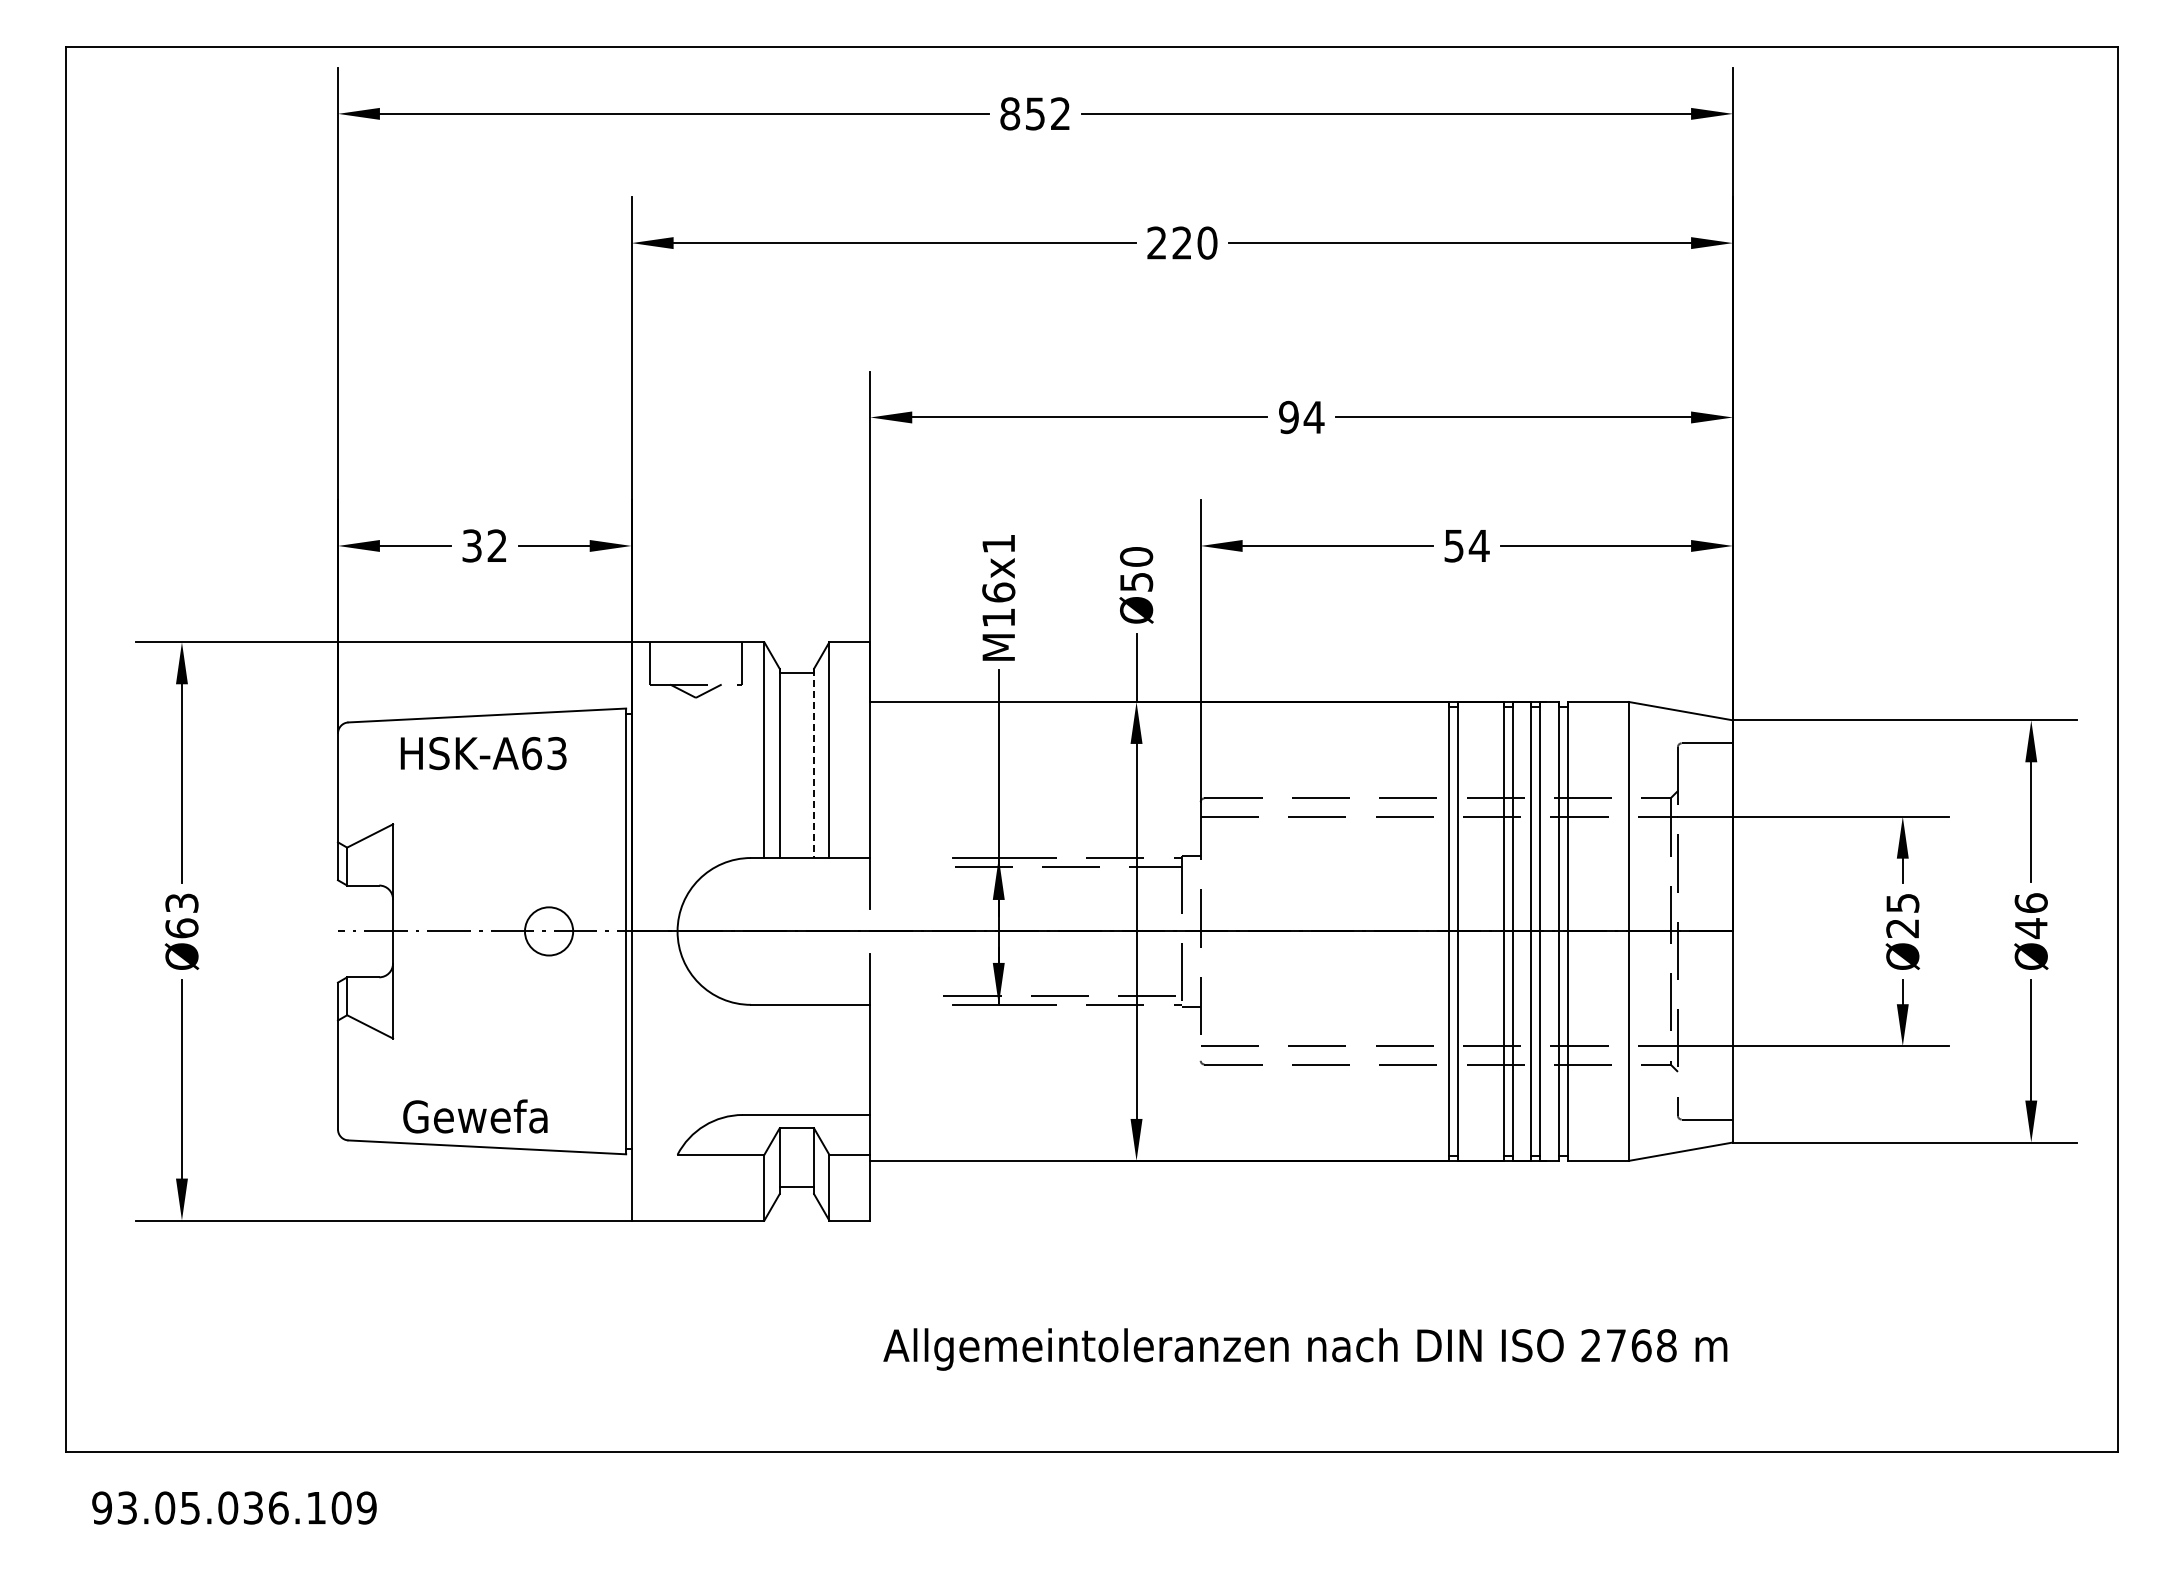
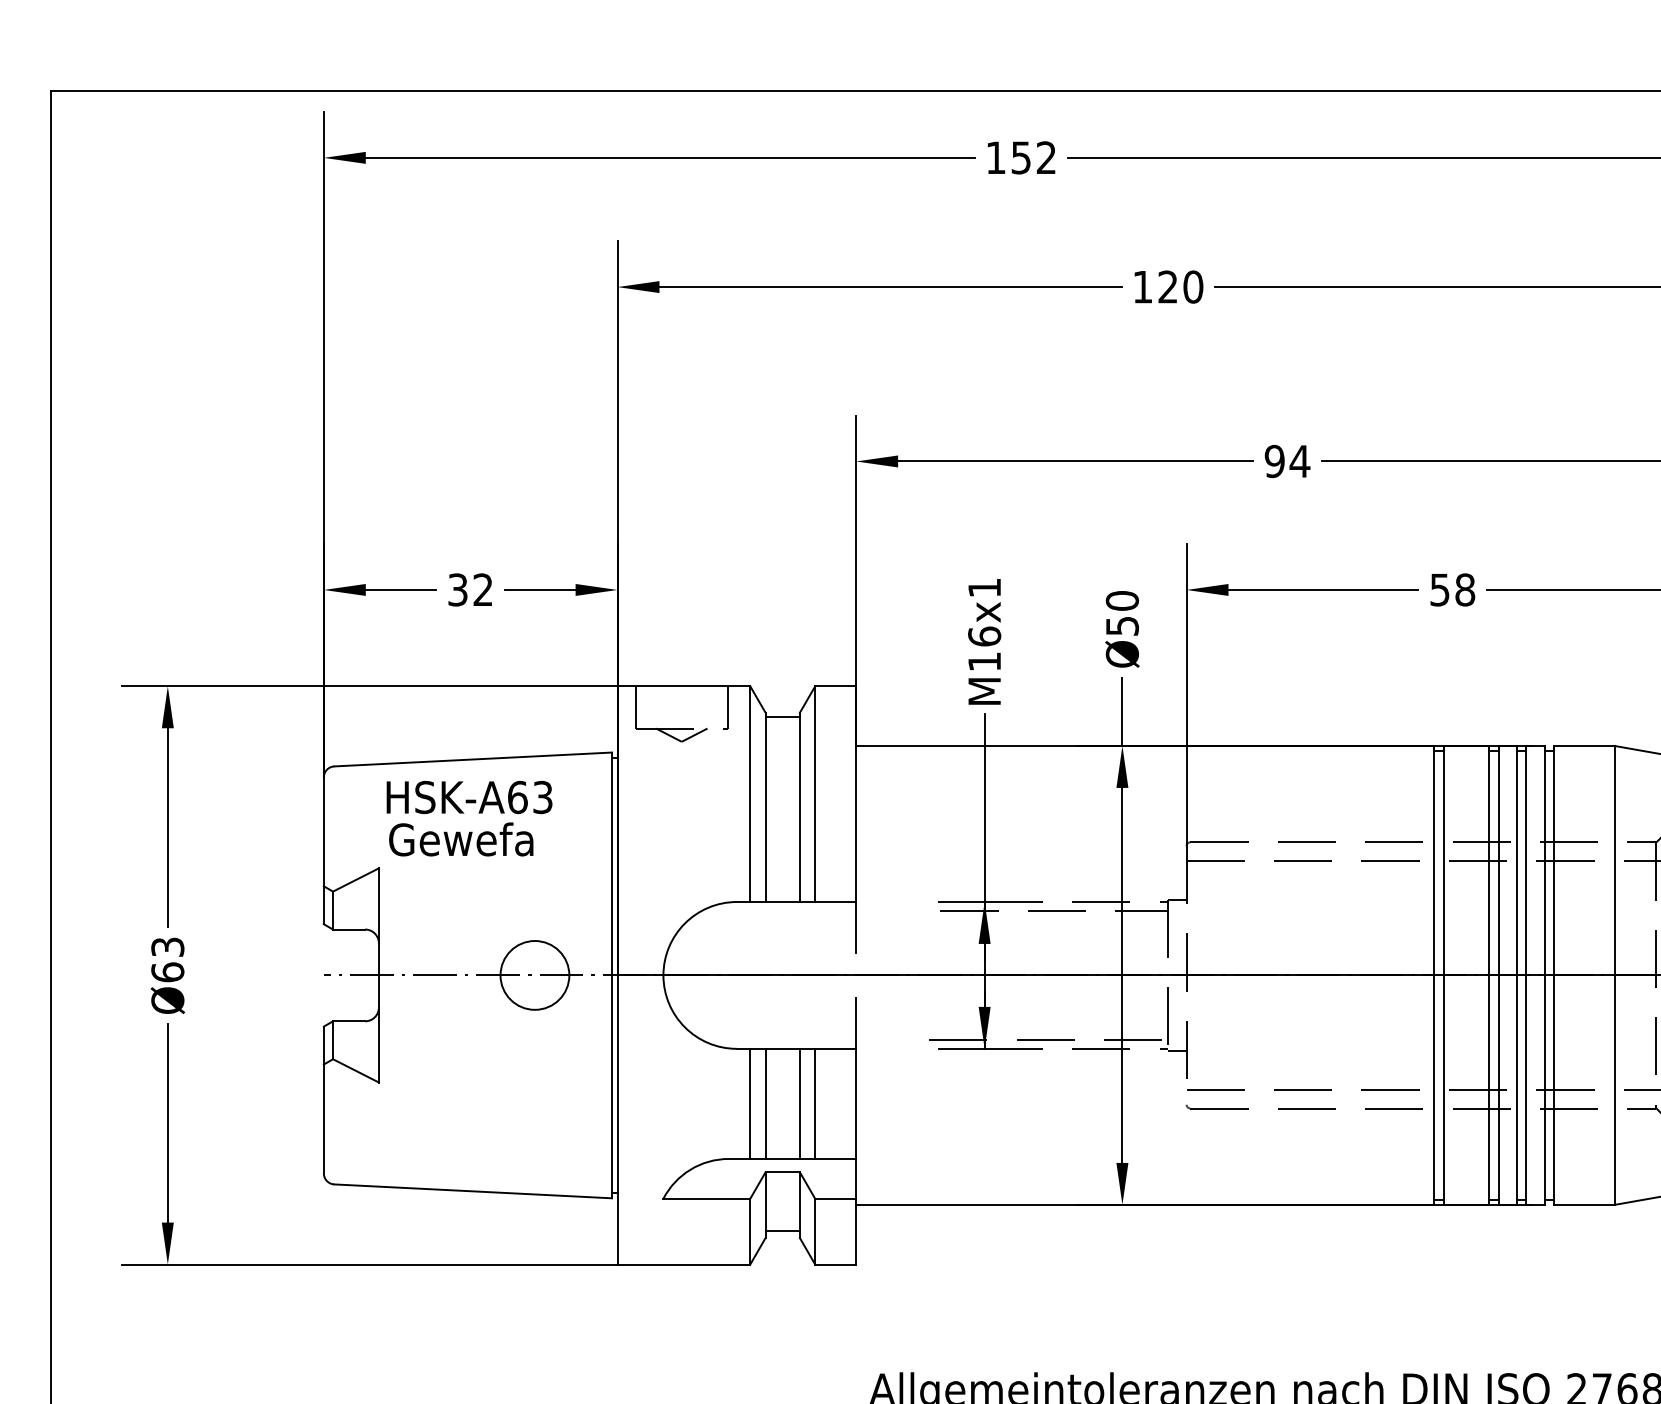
text: (1010, 113) -> (996, 157), 852 -> 152
text: (1156, 242) -> (1142, 286), 220 -> 120
text: (1478, 545) -> (1464, 589), 54 -> 58
line: (814, 763) -> (800, 807), dashed -> solid
circle: (548, 931) -> (534, 975), size x1.43
line: (764, 1059) -> (750, 1103), added
line: (779, 1059) -> (765, 1103), added
line: (814, 1059) -> (800, 1103), added
line: (829, 1059) -> (815, 1103), added
text: (475, 1116) -> (461, 839), moved

